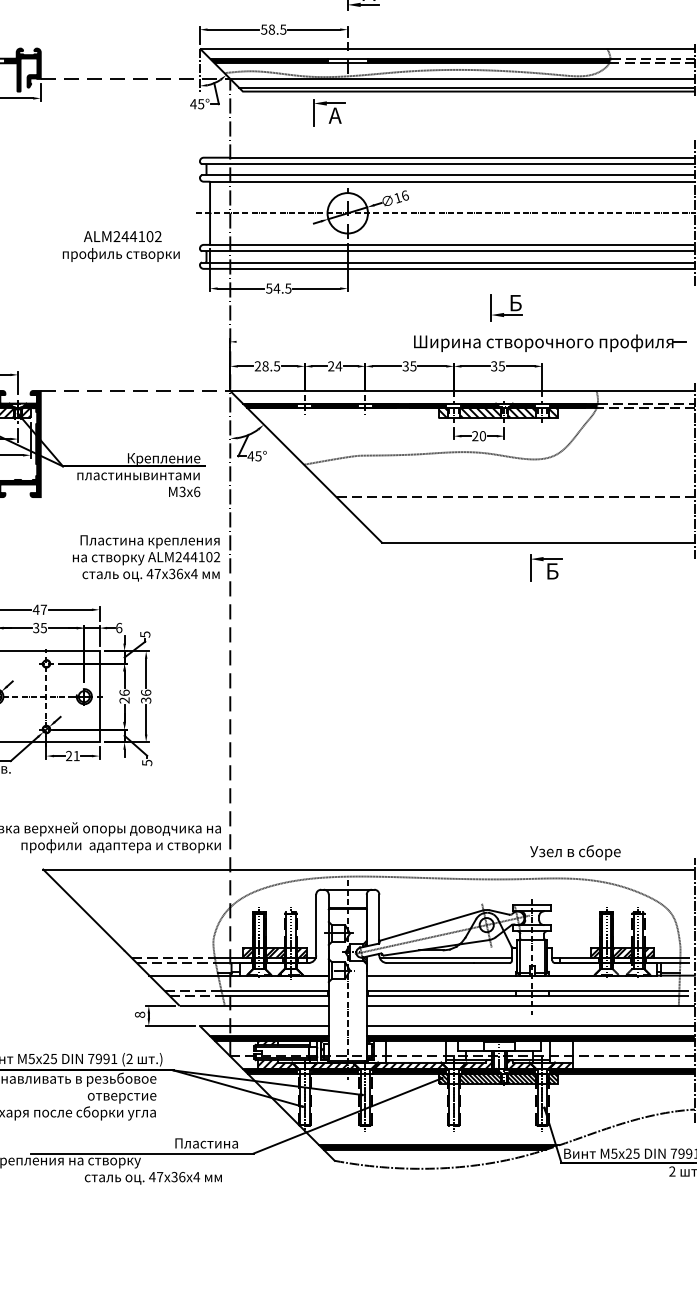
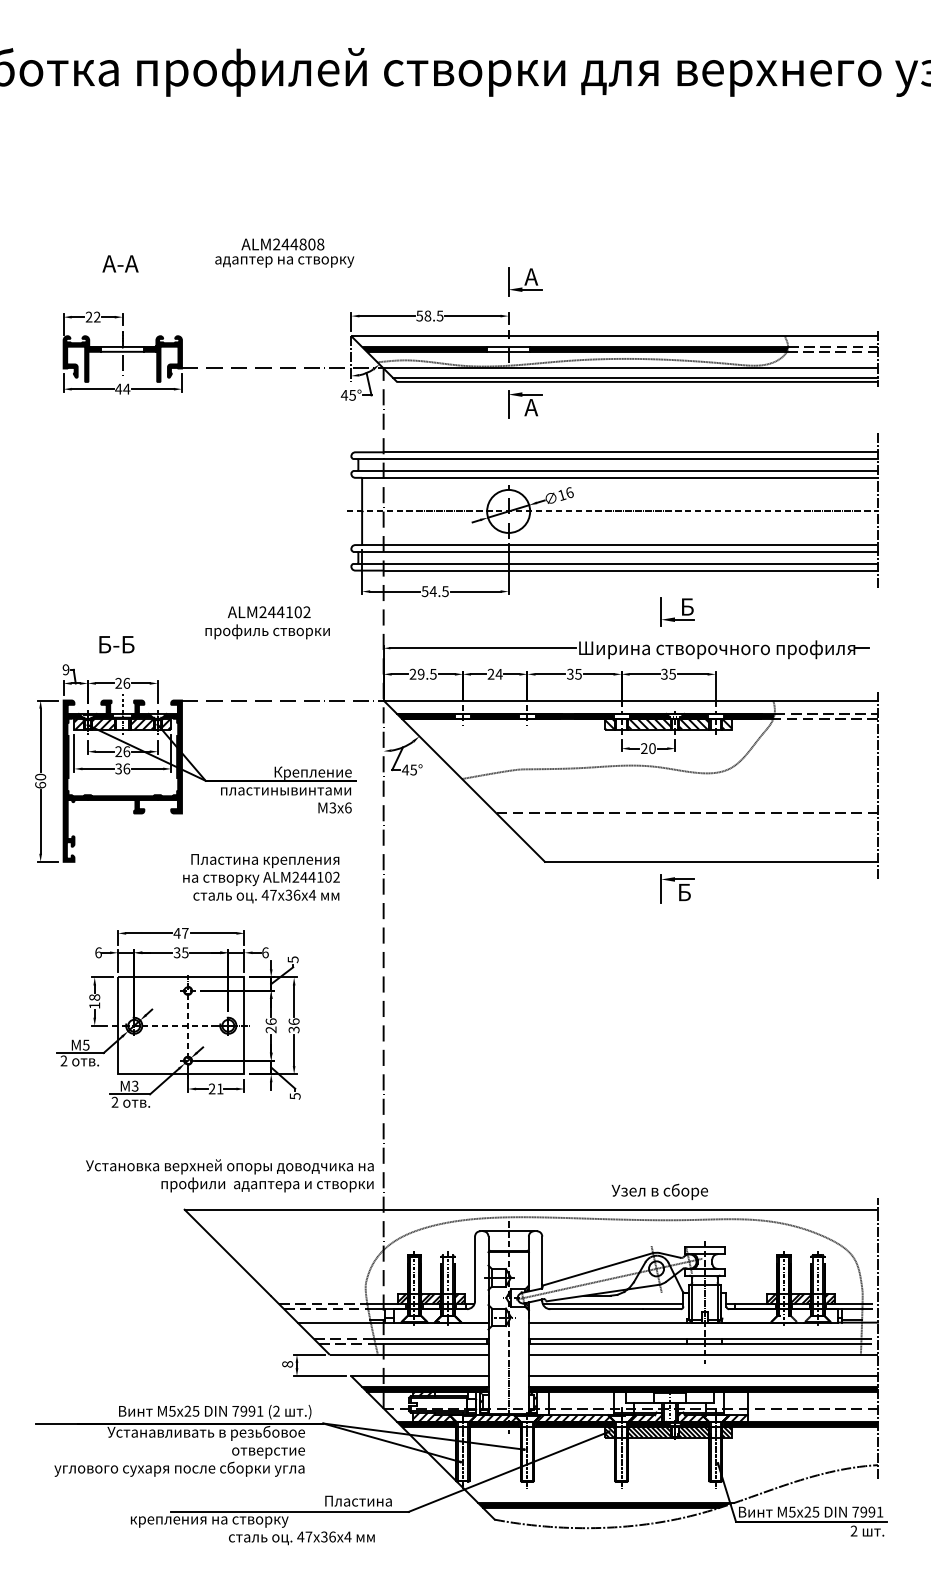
part: (329, 112) -> (525, 404), moved
text: (121, 246) -> (267, 622), moved
line: (323, 342) -> (482, 648), added
text: (264, 365) -> (420, 673), 28.5 -> 29.5
text: (146, 558) -> (261, 878), moved
part: (545, 567) -> (677, 888), moved
text: (575, 852) -> (659, 1191), moved

